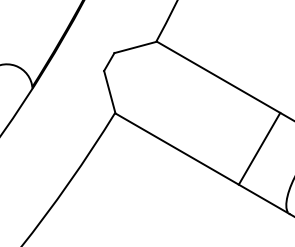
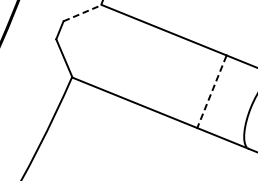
line: (136, 47) -> (83, 13), solid -> dashed
line: (259, 148) -> (211, 91), solid -> dashed

